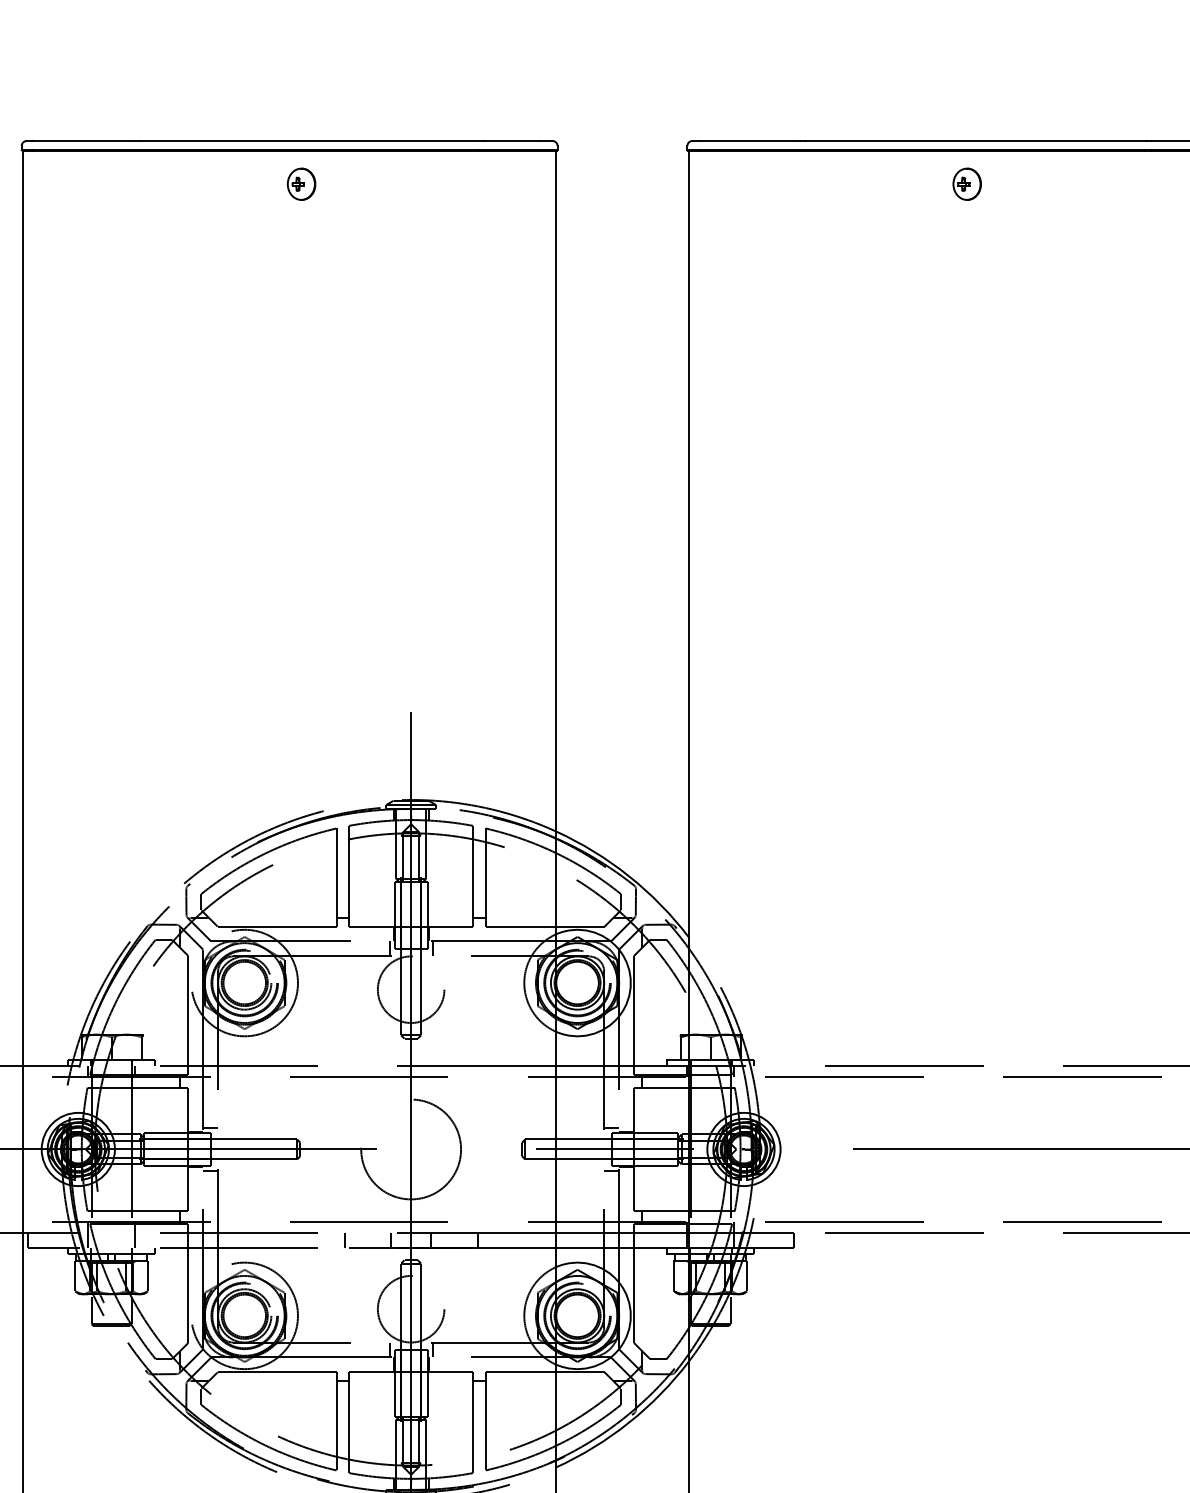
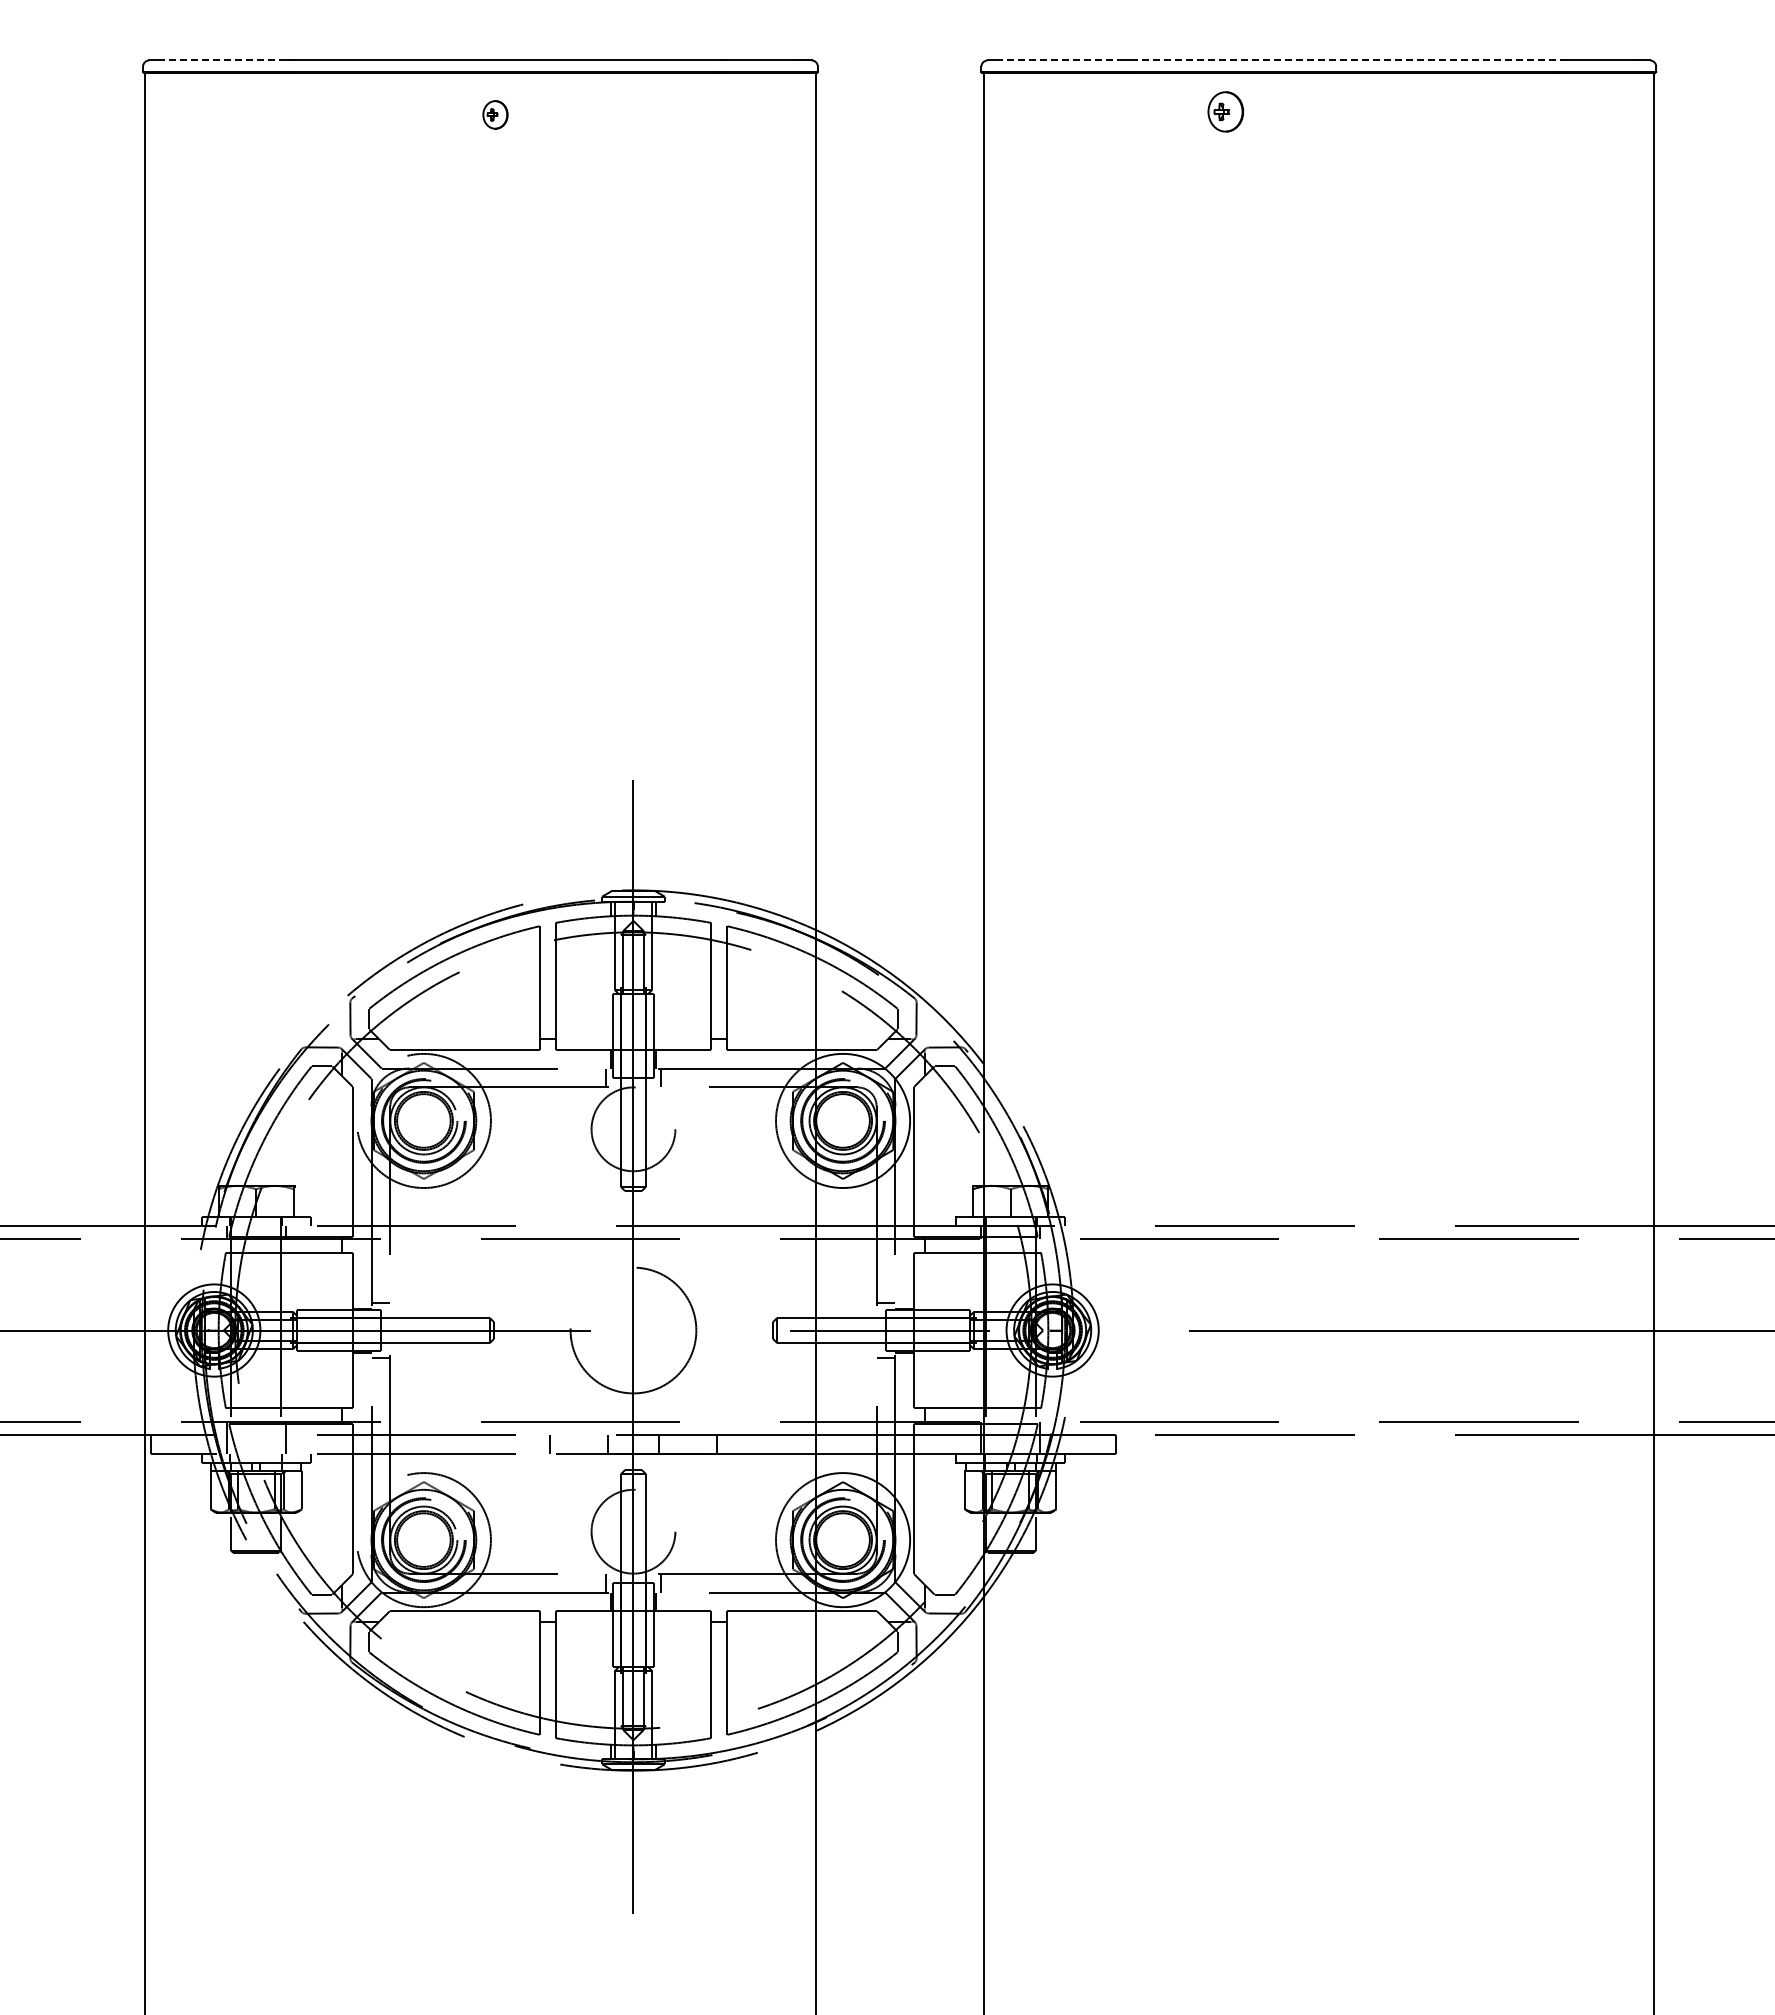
line: (84, 141) -> (221, 60), solid -> dashed
line: (749, 141) -> (1059, 60), solid -> dashed
line: (976, 141) -> (1345, 60), solid -> dashed
part: (301, 183) -> (495, 114), size x0.7
part: (966, 183) -> (1225, 111), moved

